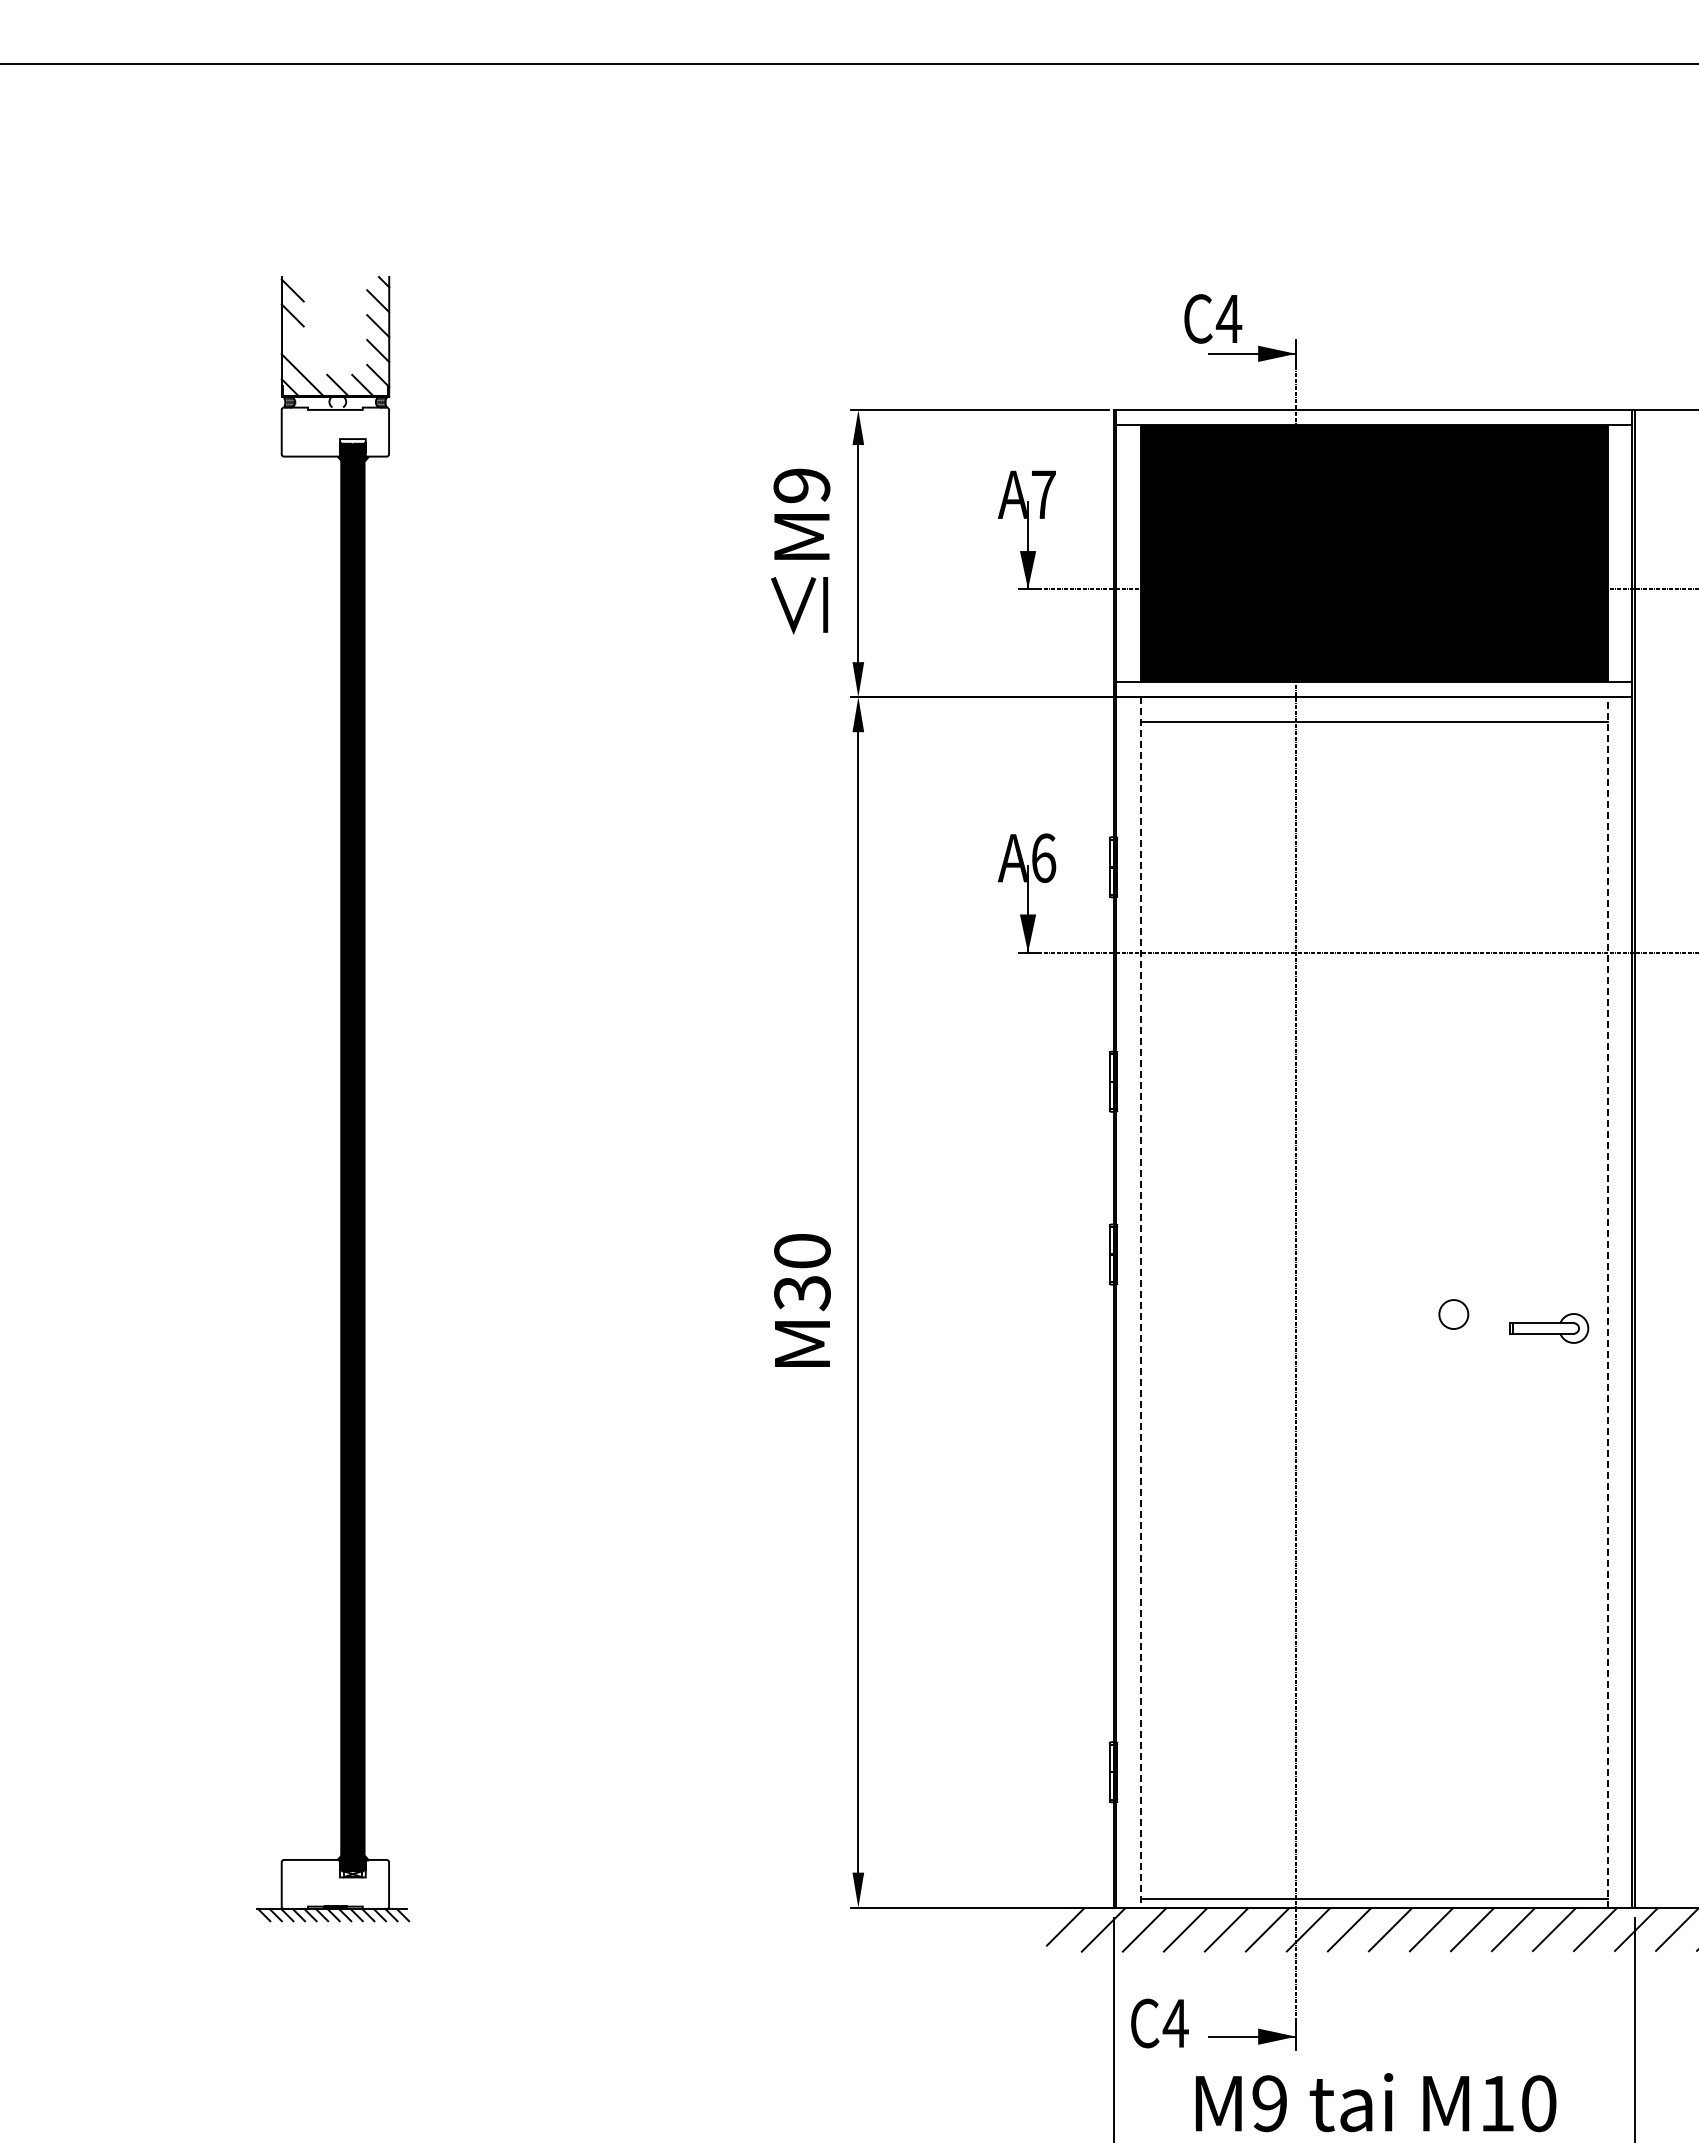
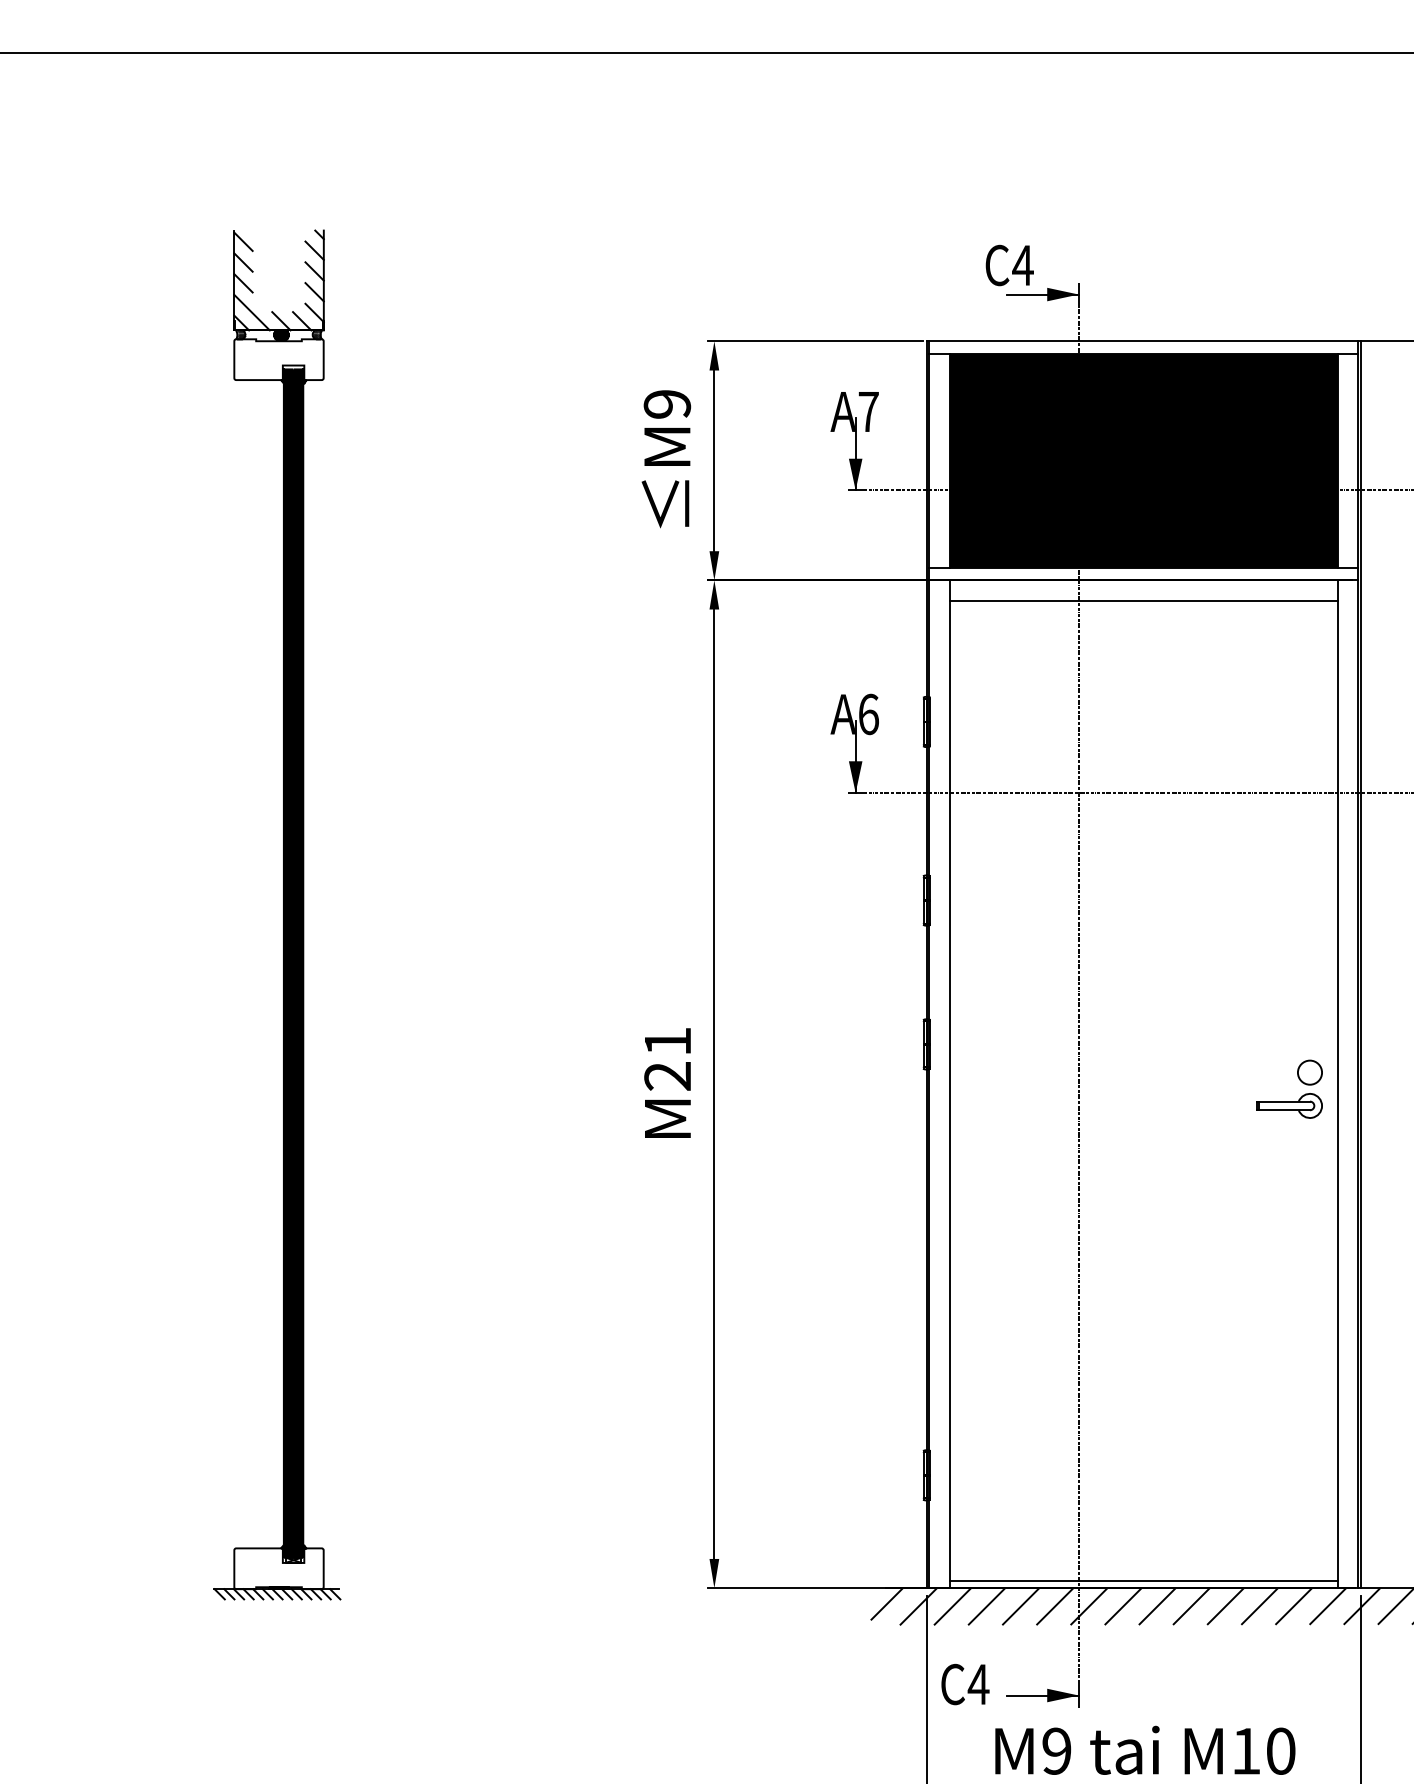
line: (292, 340) -> (243, 283), added
hatch: (337, 401) -> (280, 334), added
text: (802, 1272) -> (667, 1059), M30 -> M21
line: (1607, 1301) -> (1338, 1083), dashed -> solid
line: (1140, 1302) -> (949, 1084), dashed -> solid
circle: (1453, 1314) -> (1309, 1072), moved

